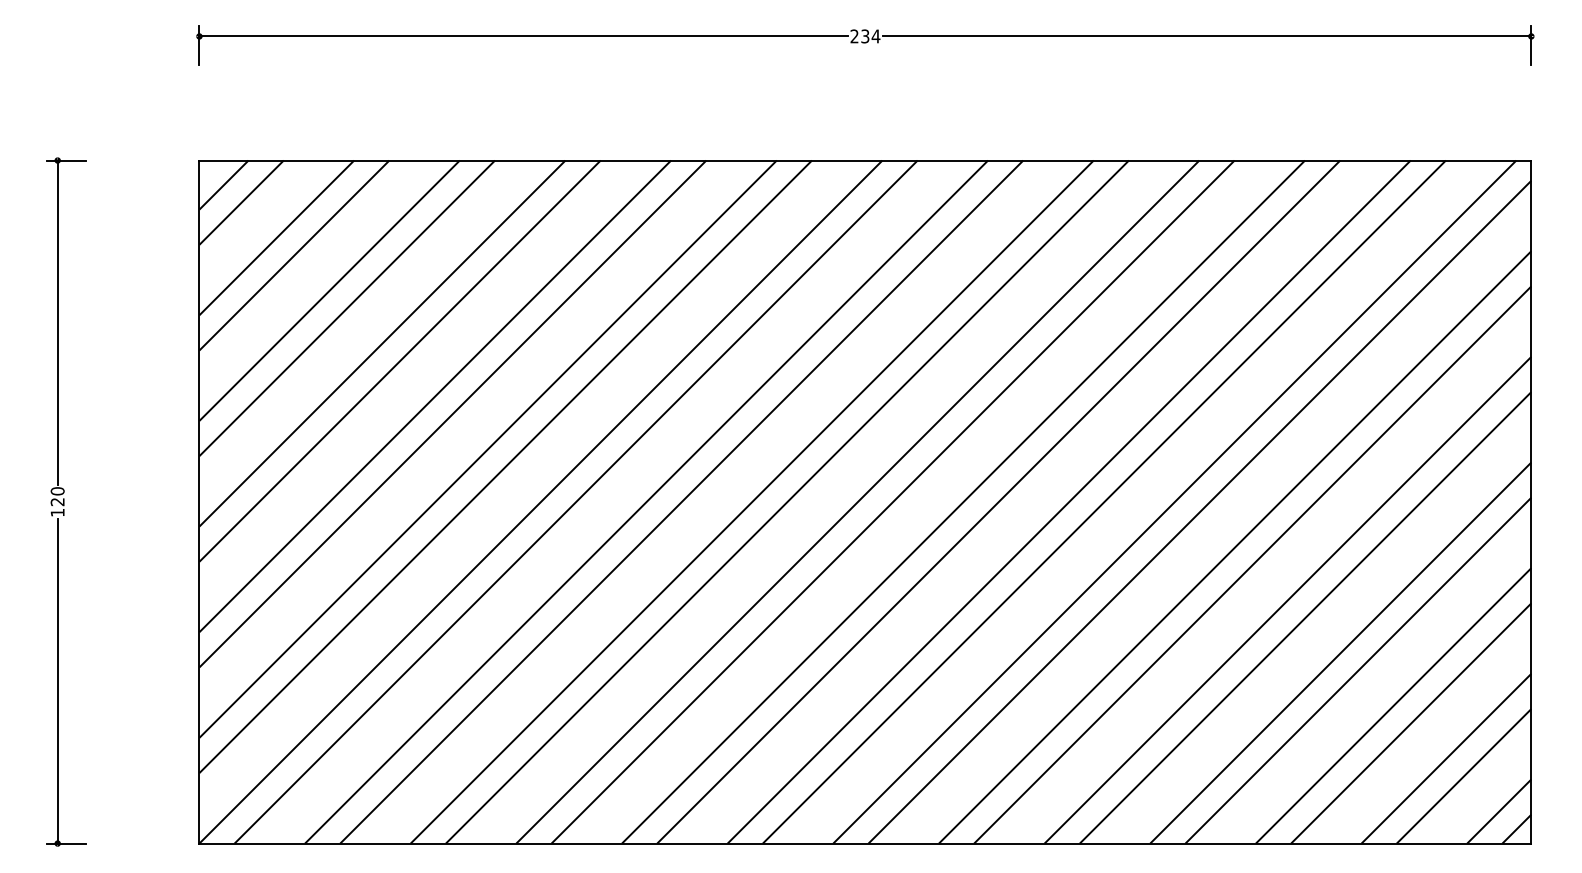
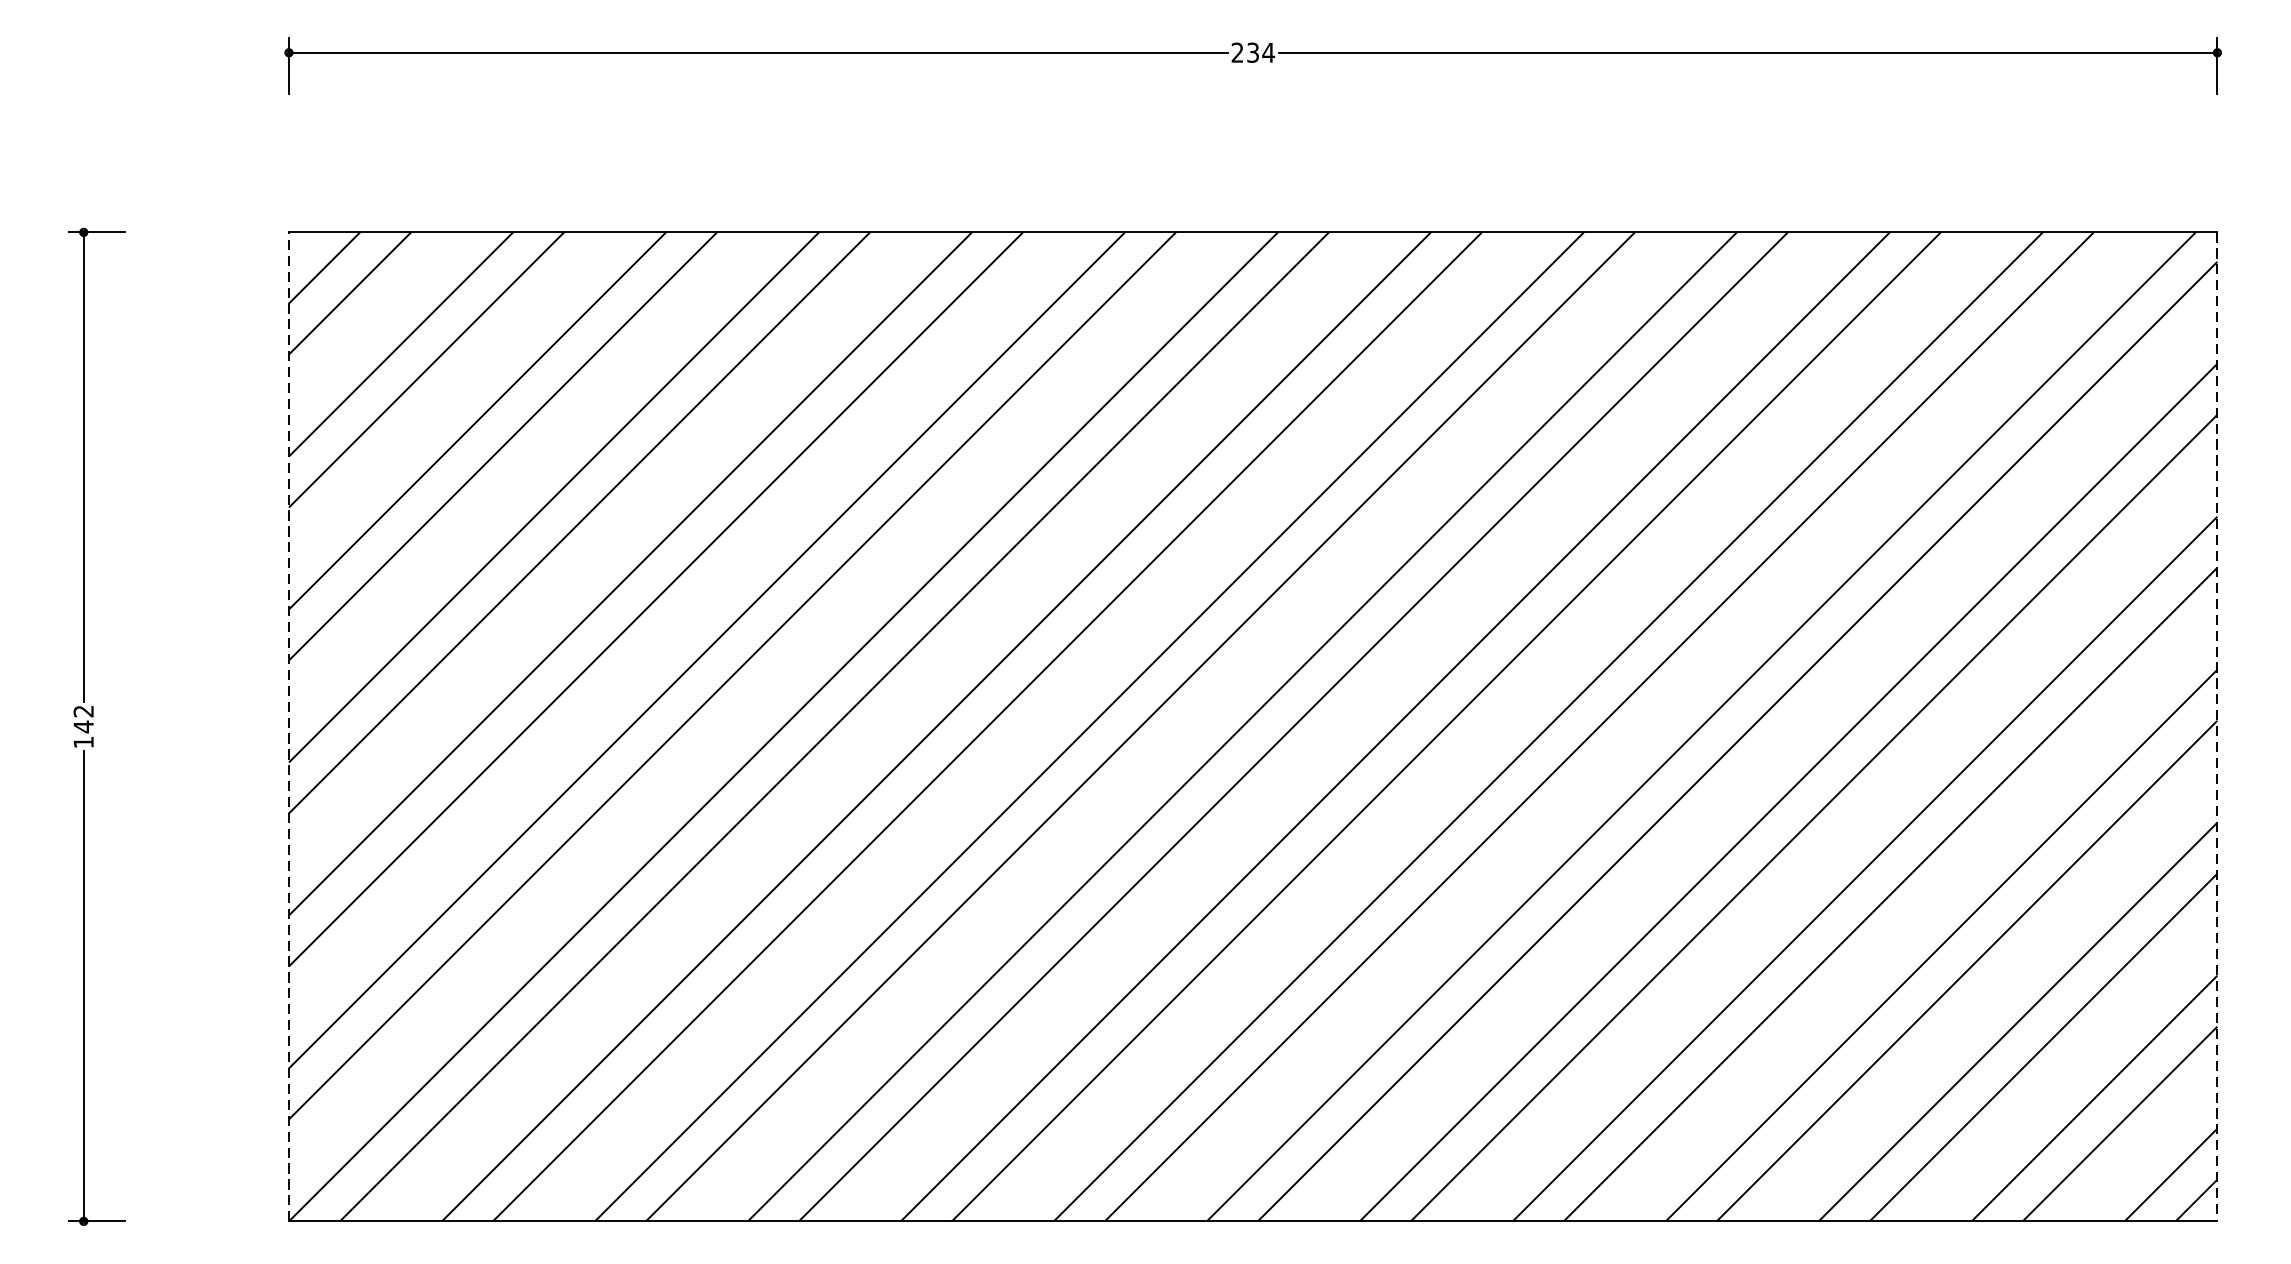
text: (57, 496) -> (83, 718), 120 -> 142
line: (199, 502) -> (289, 727), solid -> dashed
line: (1531, 502) -> (2217, 727), solid -> dashed

